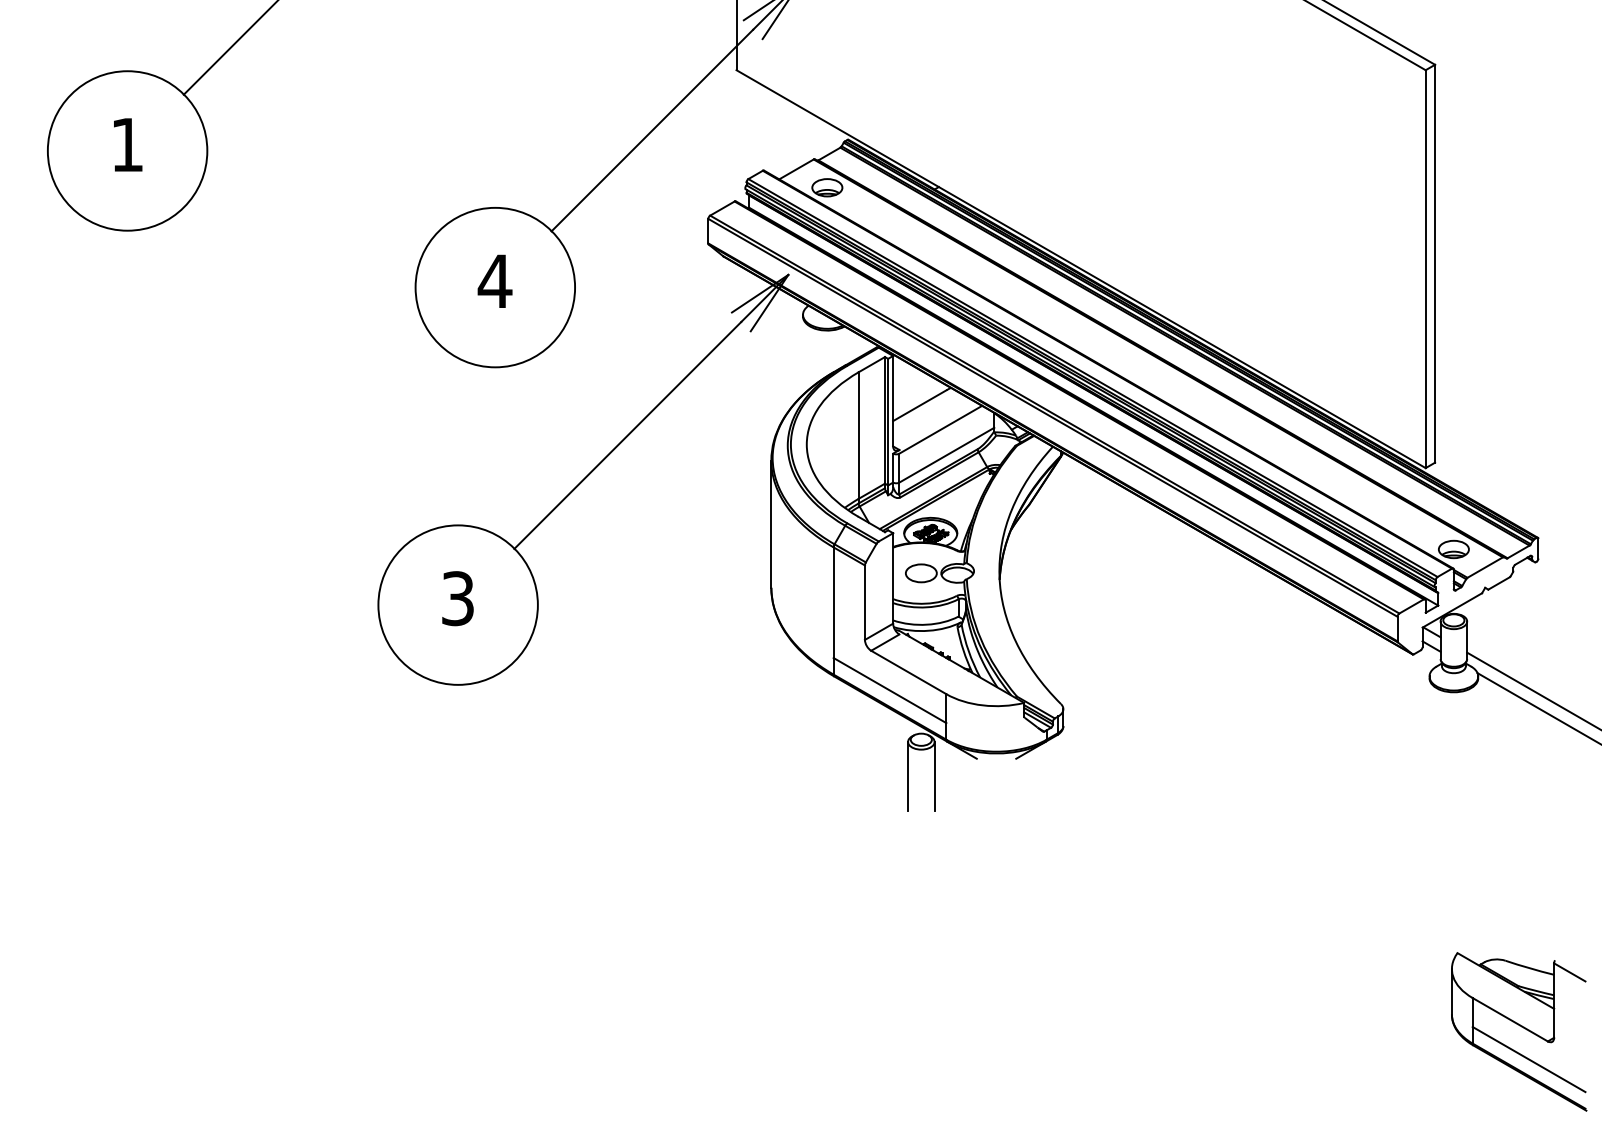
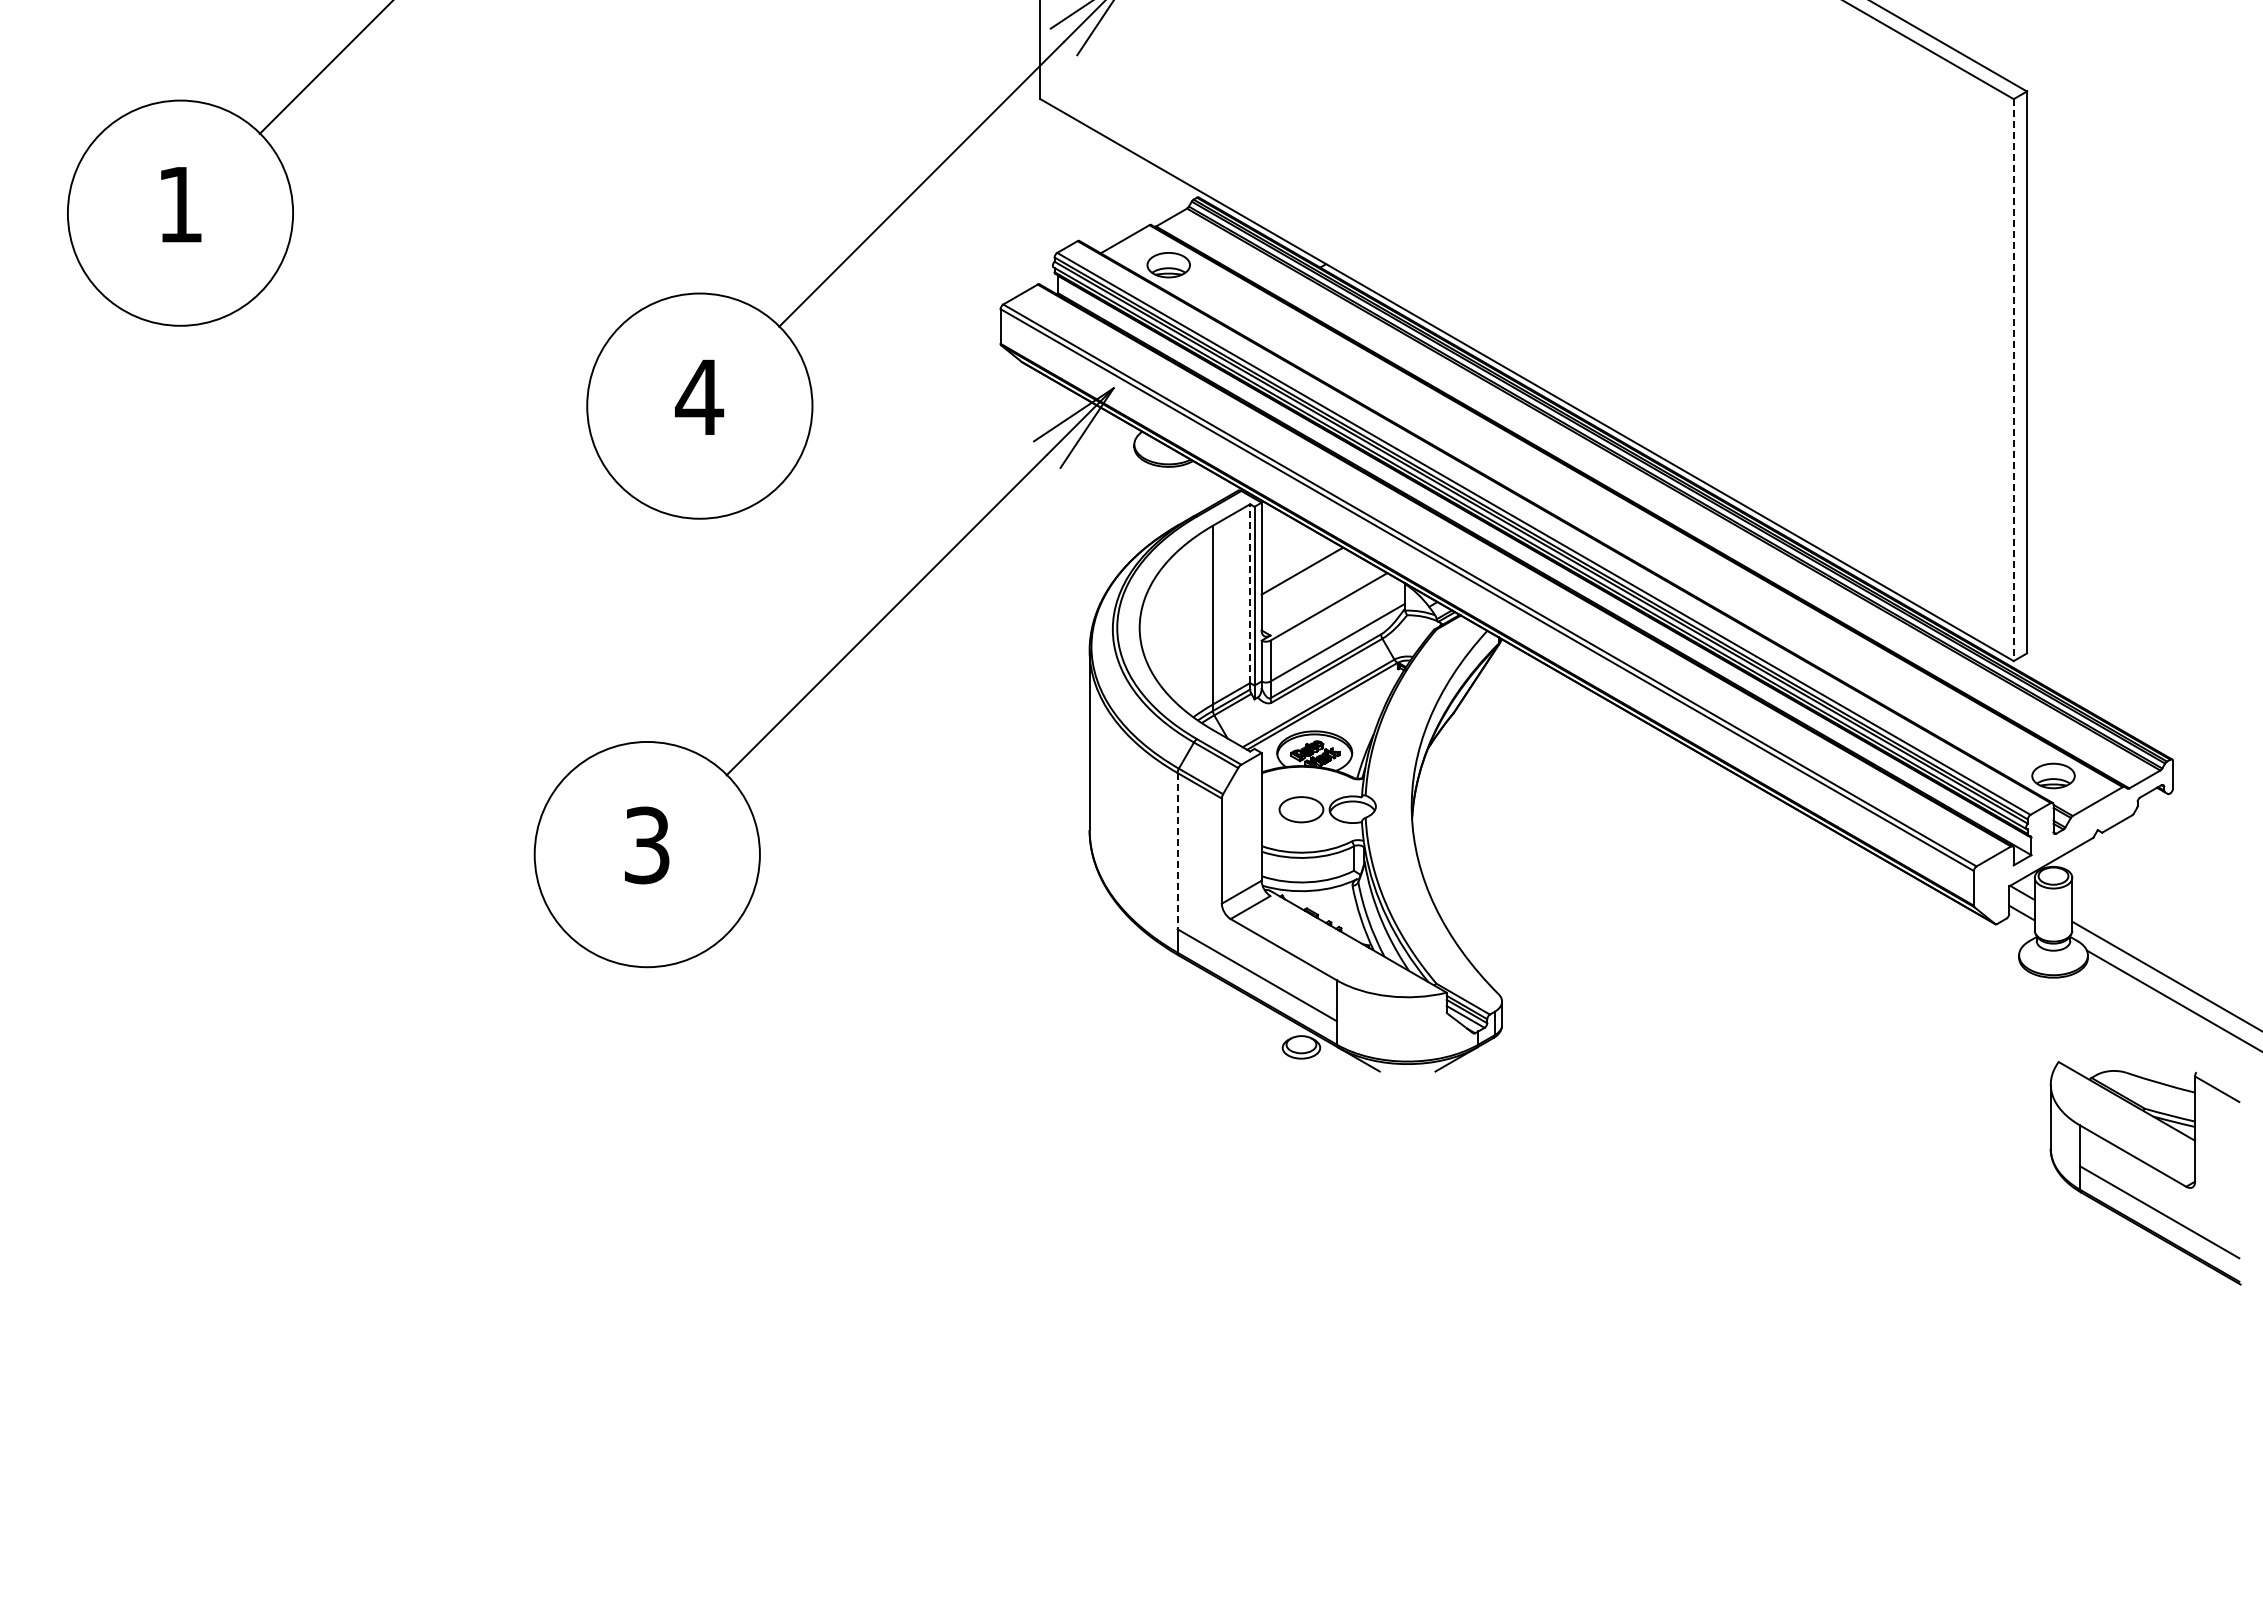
line: (1425, 269) -> (2013, 380), solid -> dashed
line: (885, 420) -> (1250, 593), solid -> dashed
line: (833, 602) -> (1177, 851), solid -> dashed
line: (907, 776) -> (1282, 1096), removed
line: (934, 776) -> (1320, 1096), removed
part: (1522, 1027) -> (2150, 1167), moved

